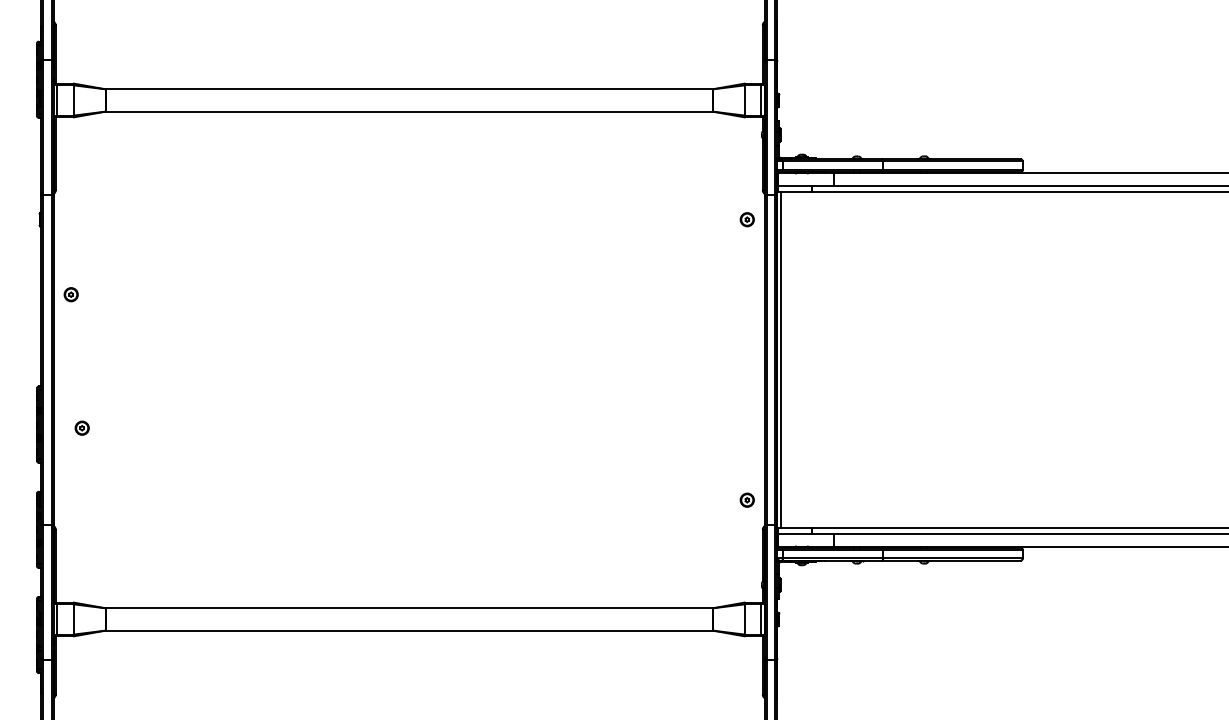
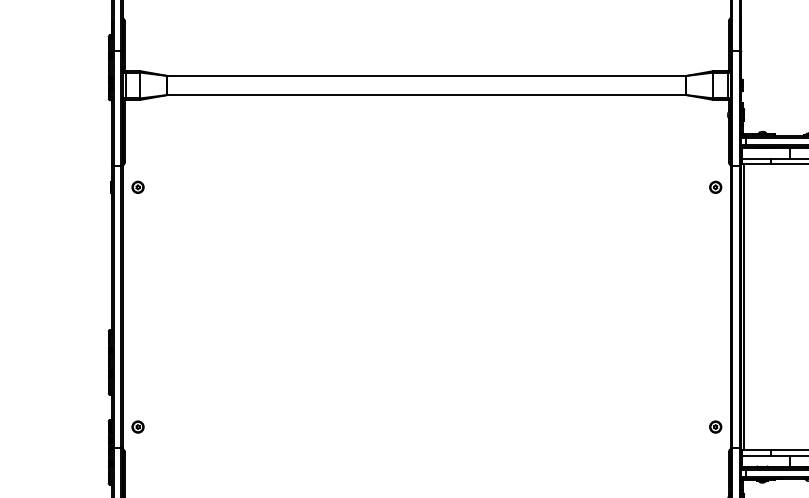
part: (70, 294) -> (137, 187), moved
part: (81, 427) -> (137, 426), moved

